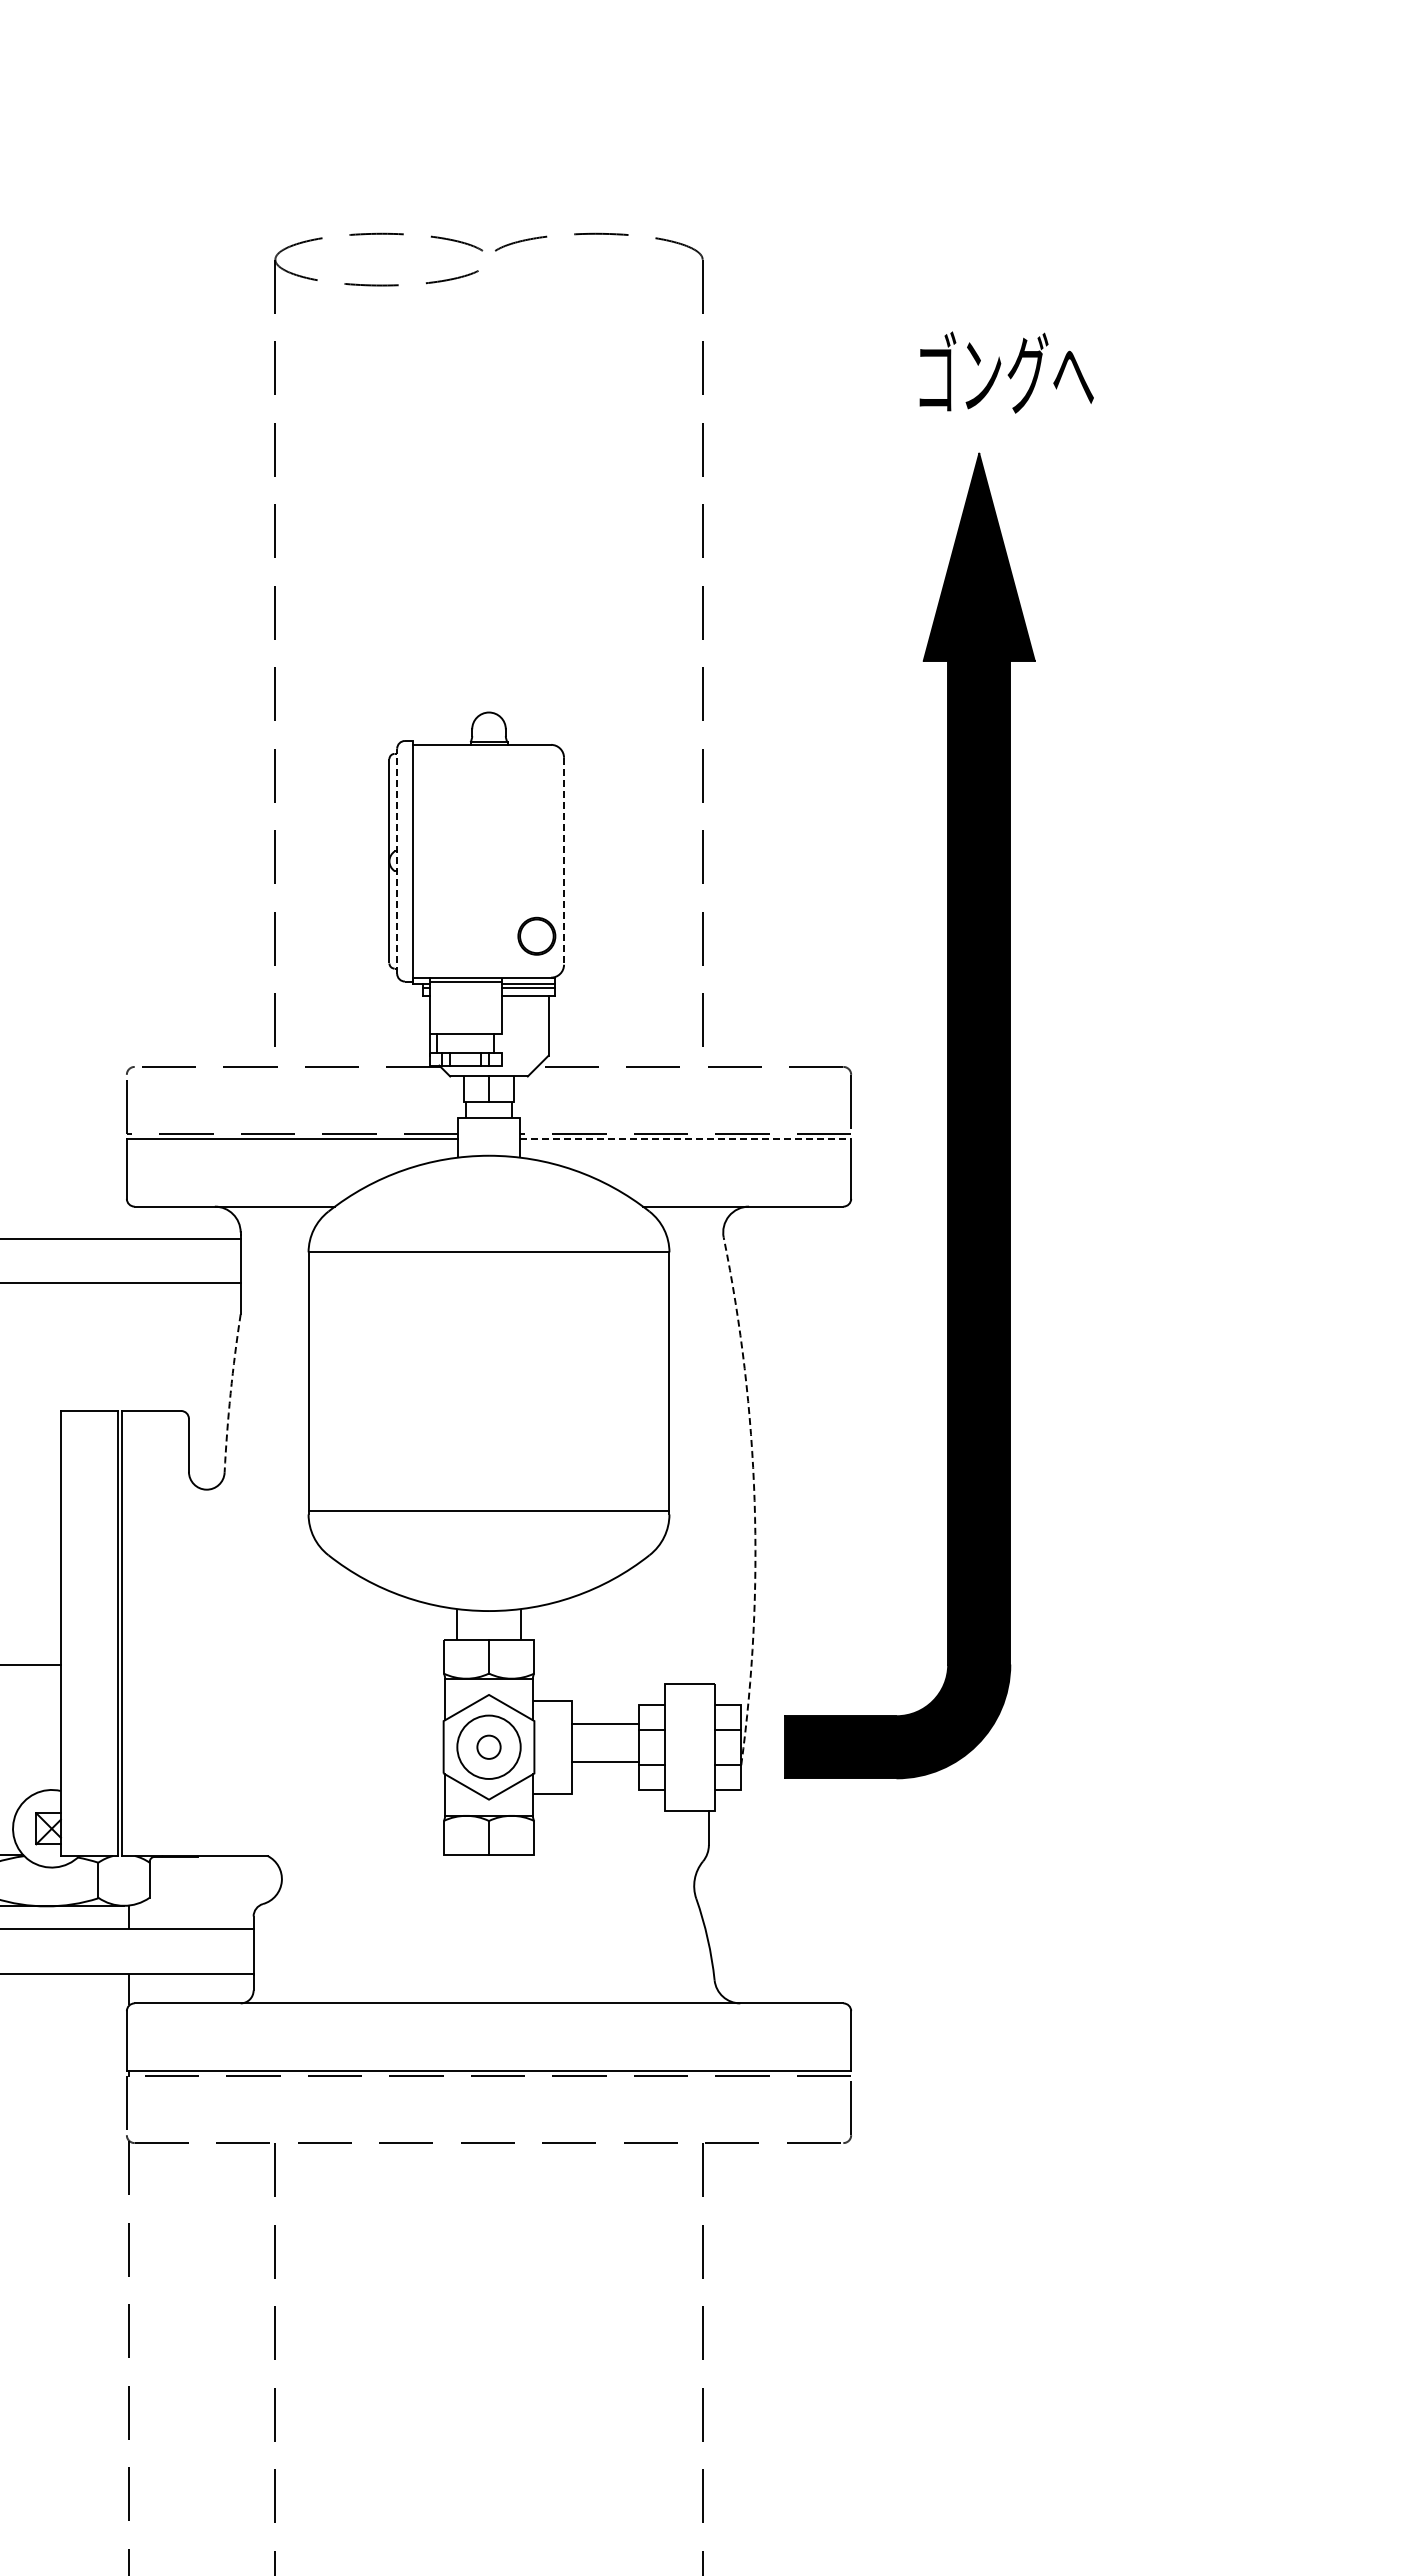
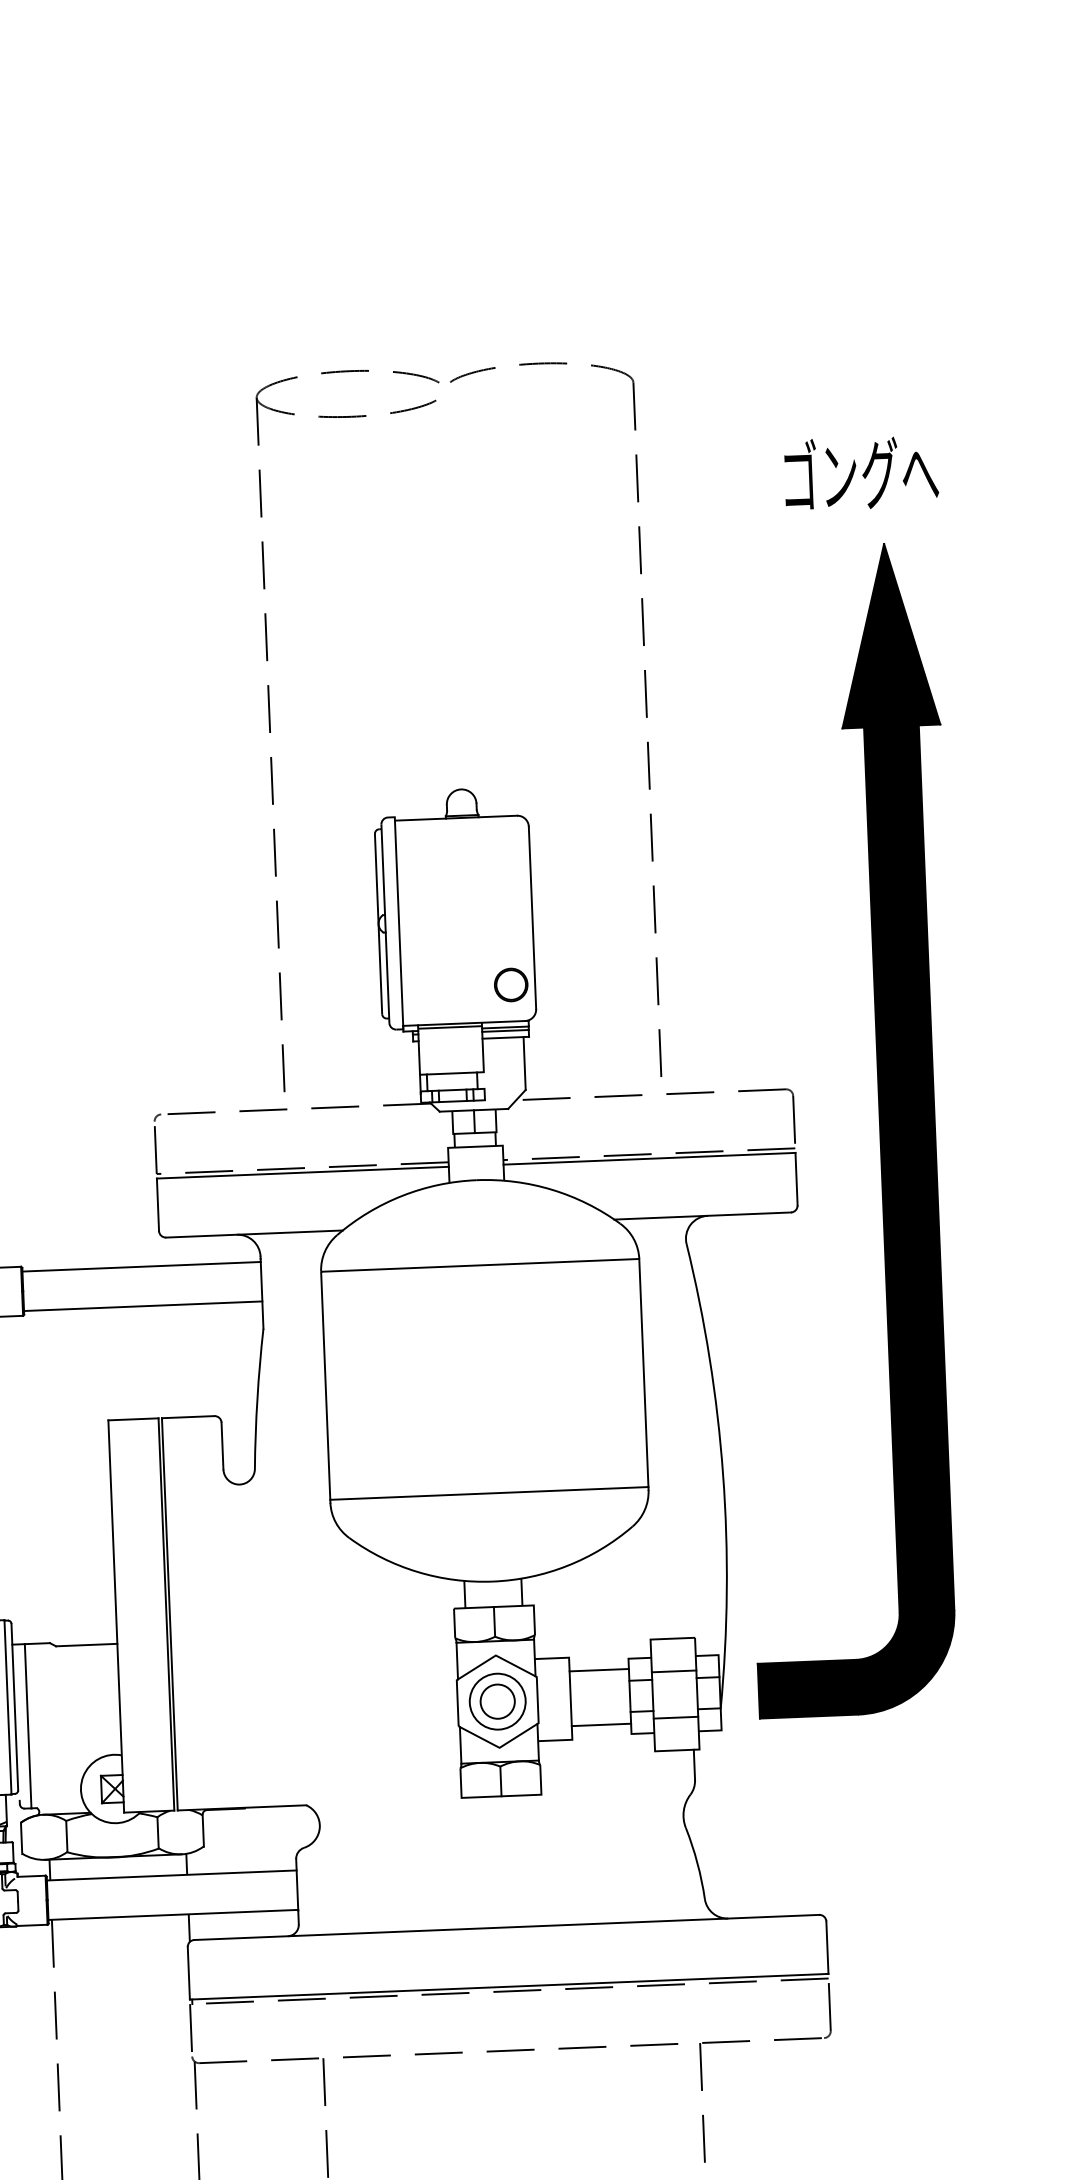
text: (1006, 372) -> (861, 473), moved
line: (397, 861) -> (385, 924), dashed -> solid
line: (564, 861) -> (532, 918), dashed -> solid
line: (685, 1139) -> (649, 1158), dashed -> solid
arc: (230, 1393) -> (257, 1398), dashed -> solid
arc: (754, 1500) -> (723, 1474), dashed -> solid
line: (689, 1721) -> (673, 1671), added
line: (605, 1724) -> (601, 1725), moved
circle: (488, 1746) -> (497, 1700), size x1.67
line: (605, 1762) -> (599, 1670), moved
line: (689, 1773) -> (675, 1717), added

